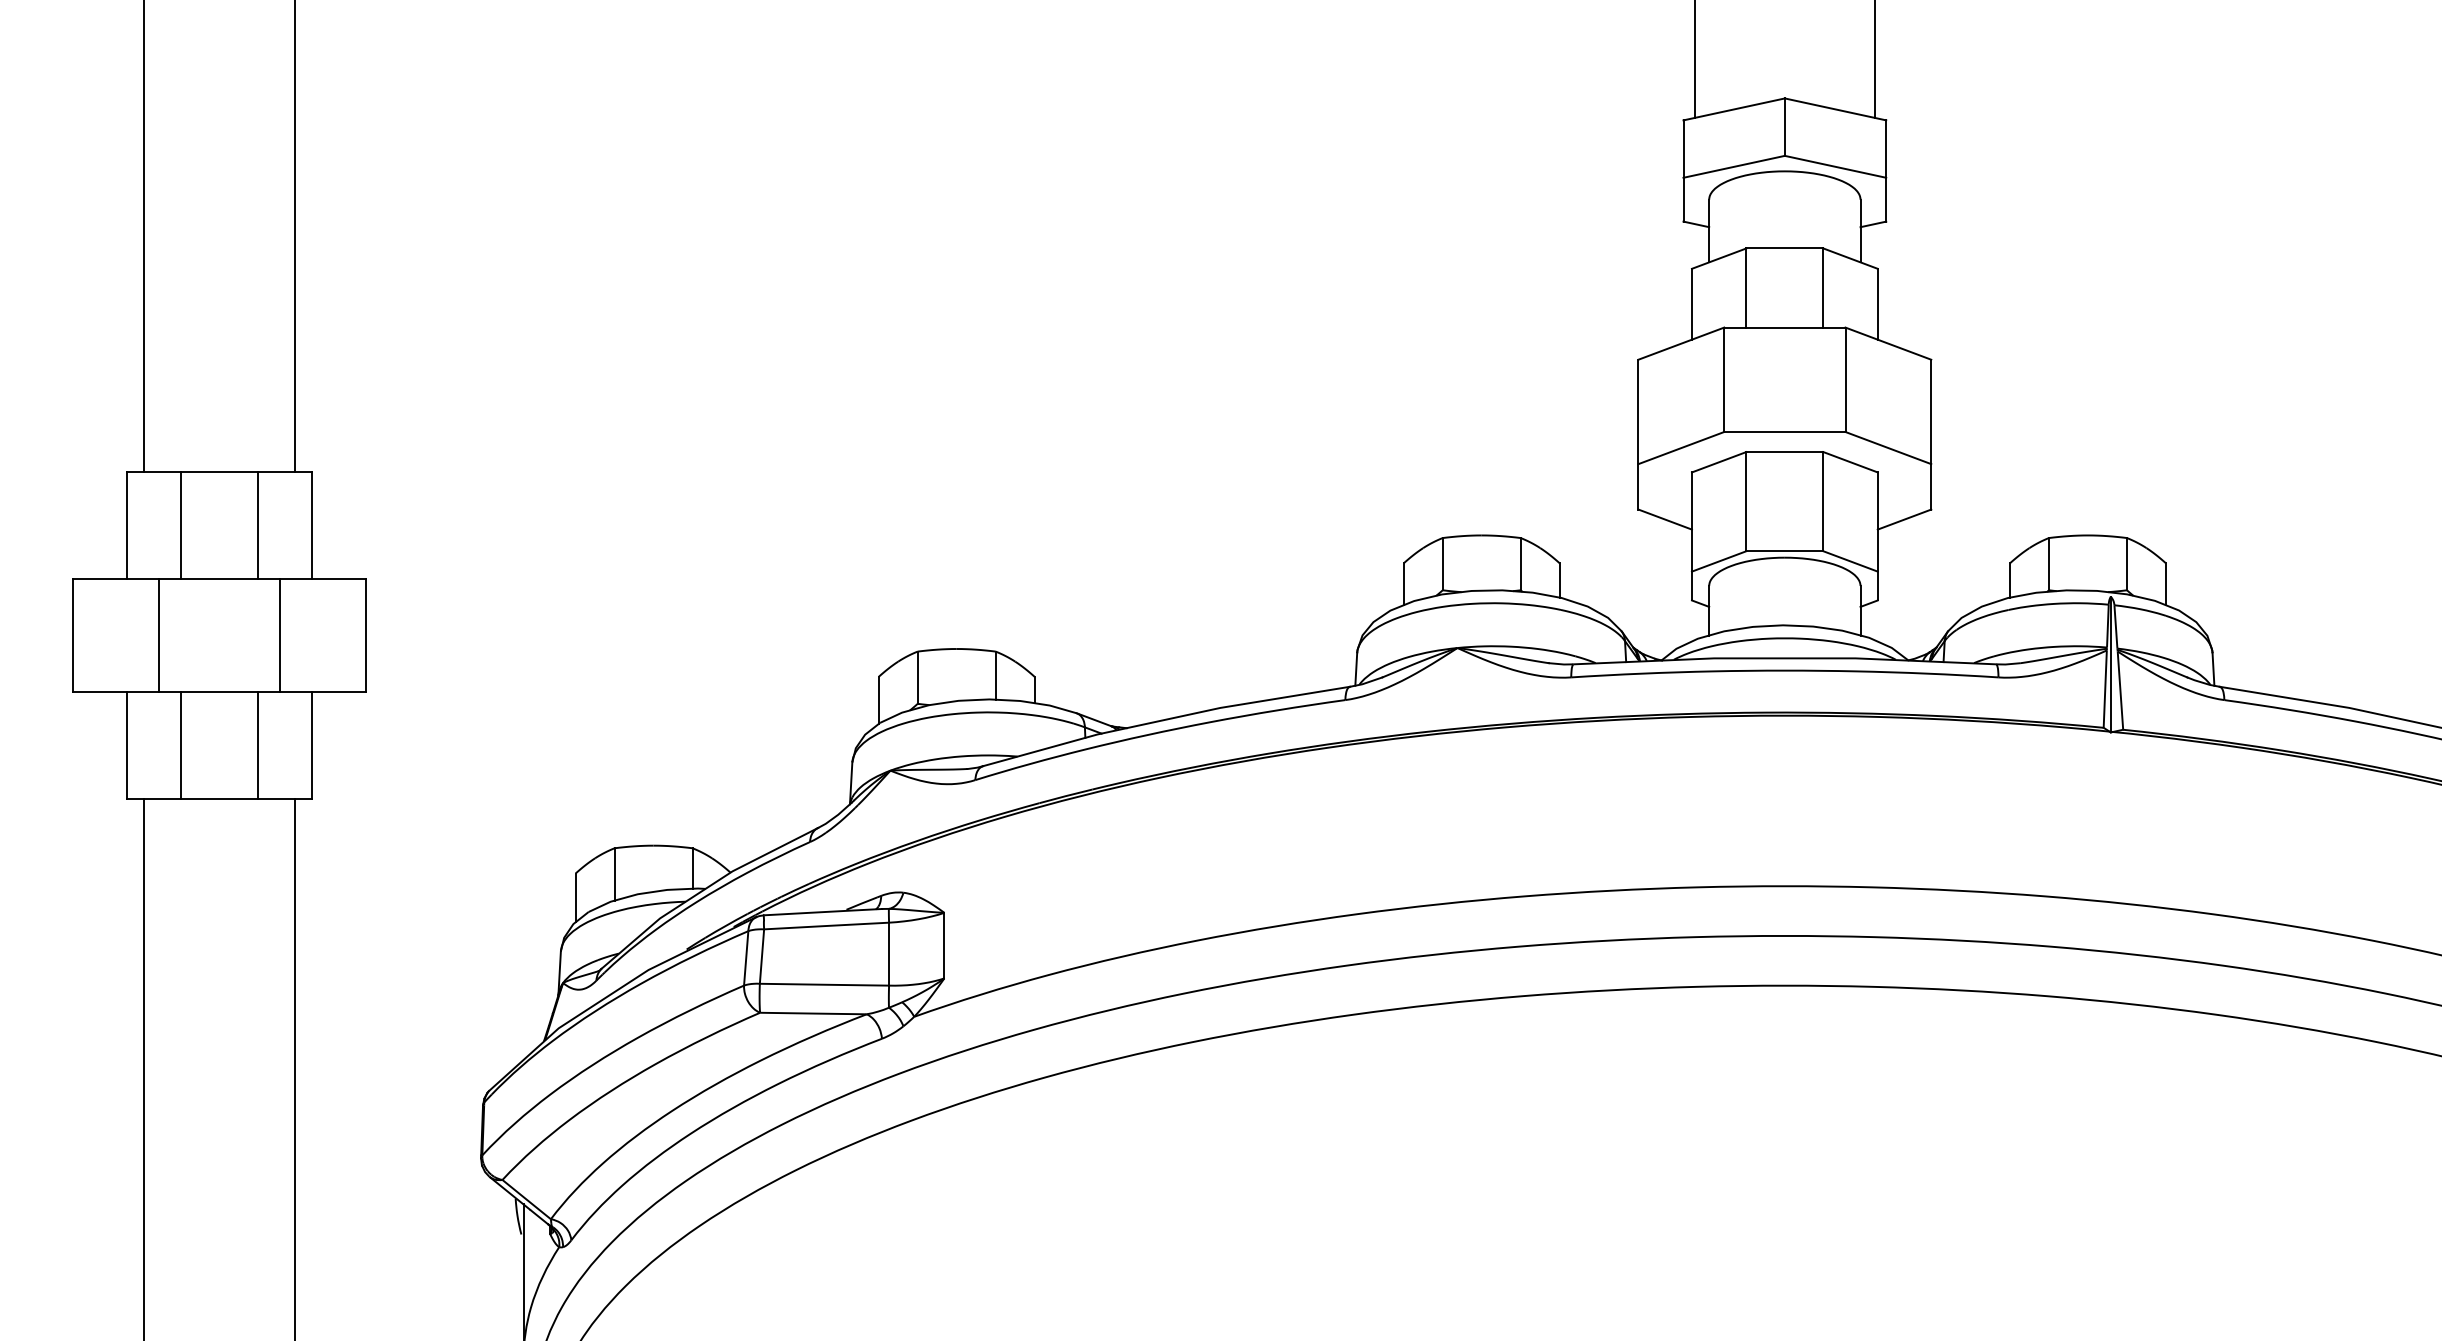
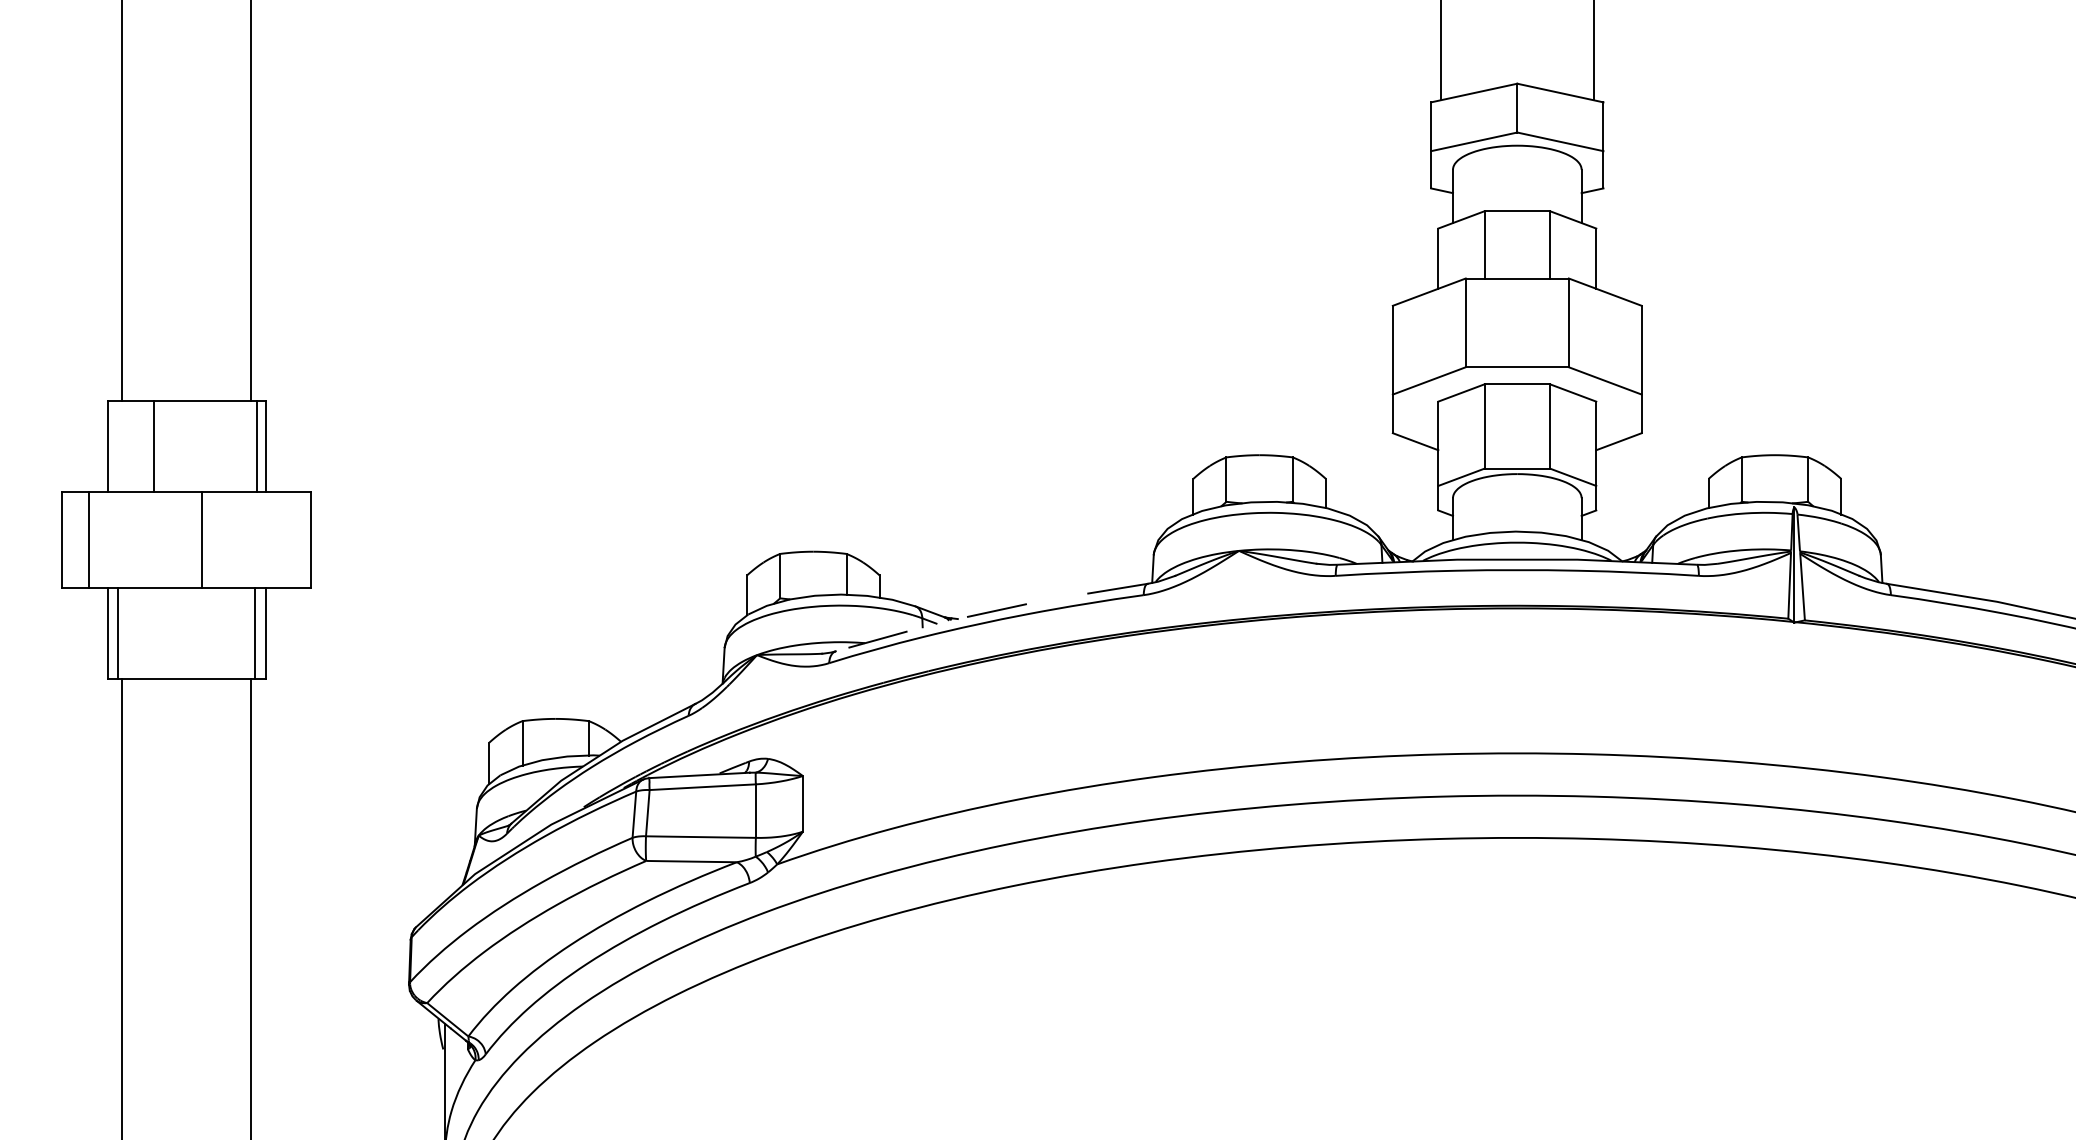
line: (258, 525) -> (257, 446), moved
line: (159, 634) -> (89, 539), moved
line: (280, 634) -> (202, 539), moved
line: (1165, 719) -> (990, 611), solid -> dashed
line: (181, 744) -> (118, 632), moved
line: (258, 744) -> (255, 632), moved

